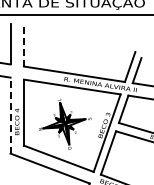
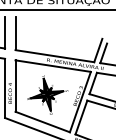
line: (23, 44) -> (15, 32), dashed -> solid
line: (10, 115) -> (5, 88), dashed -> solid

